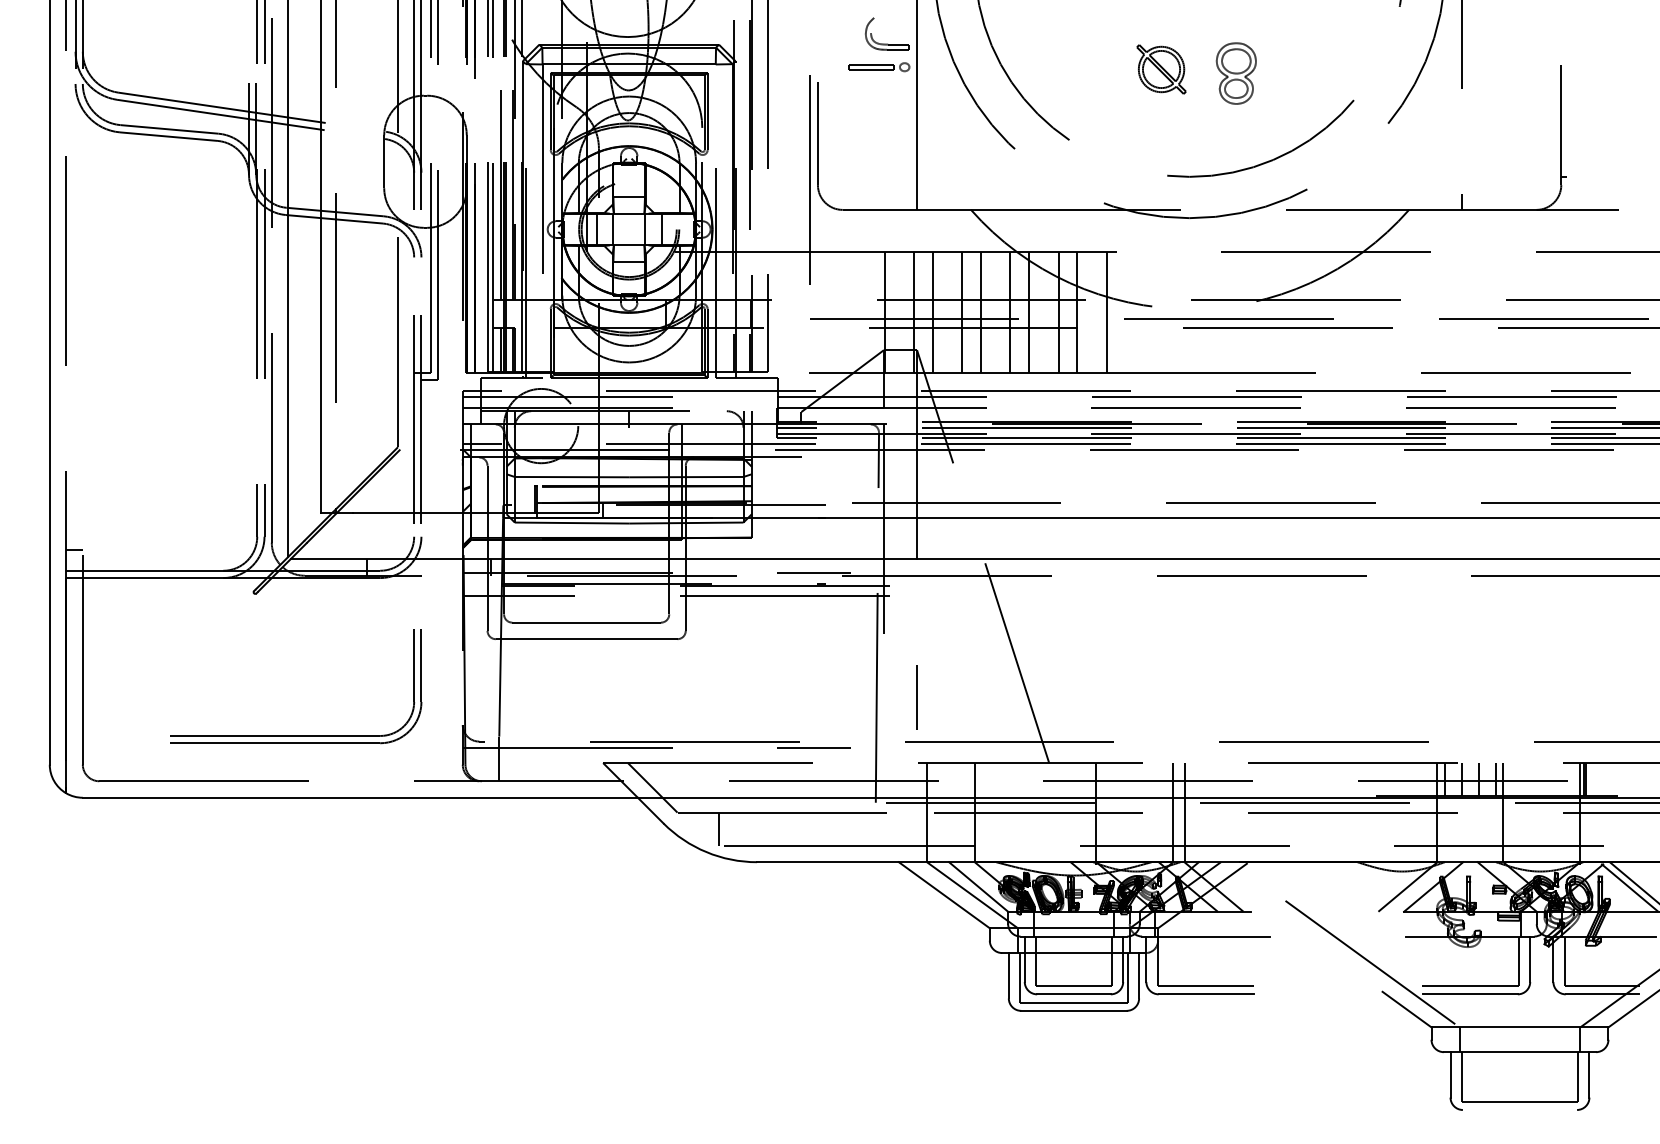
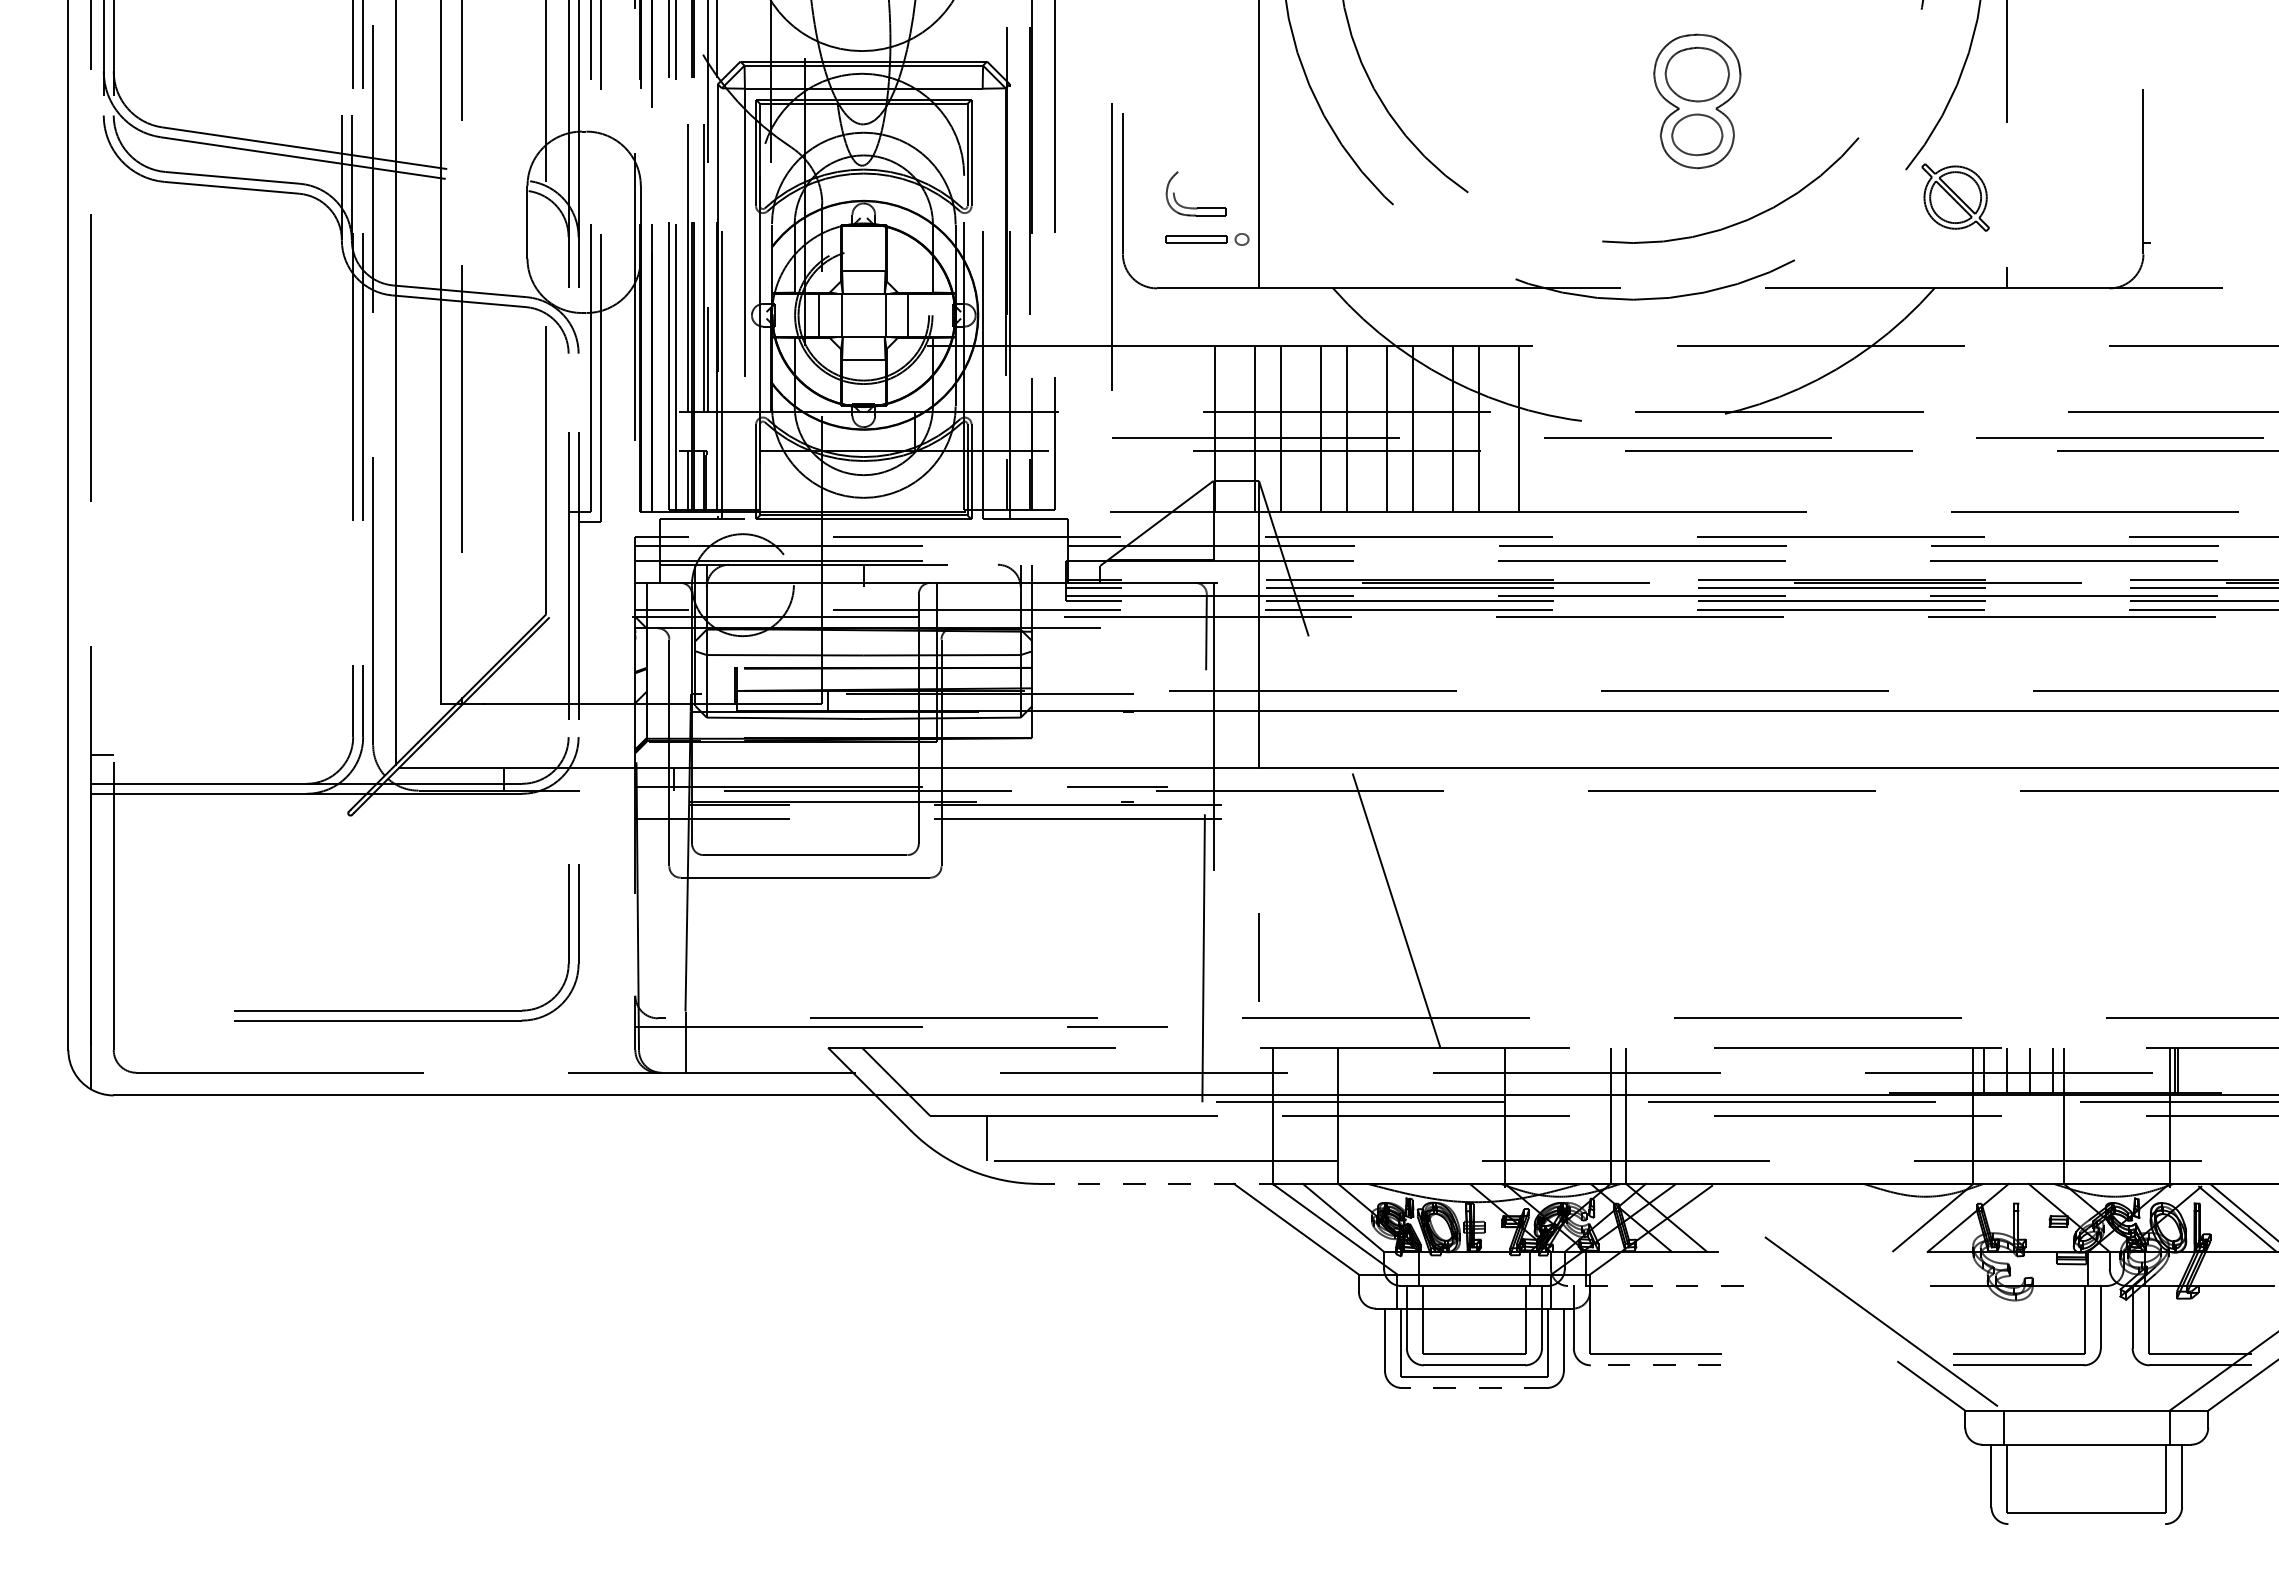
part: (886, 43) -> (1195, 207), moved
part: (879, 67) -> (1207, 239), moved
part: (1161, 69) -> (1955, 197), moved
part: (1236, 73) -> (1697, 100), size x1.6
line: (845, 861) -> (1160, 1183), solid -> dashed
line: (1205, 936) -> (1655, 1285), solid -> dashed
line: (1205, 994) -> (1655, 1365), solid -> dashed
line: (1073, 1011) -> (1473, 1388), solid -> dashed

